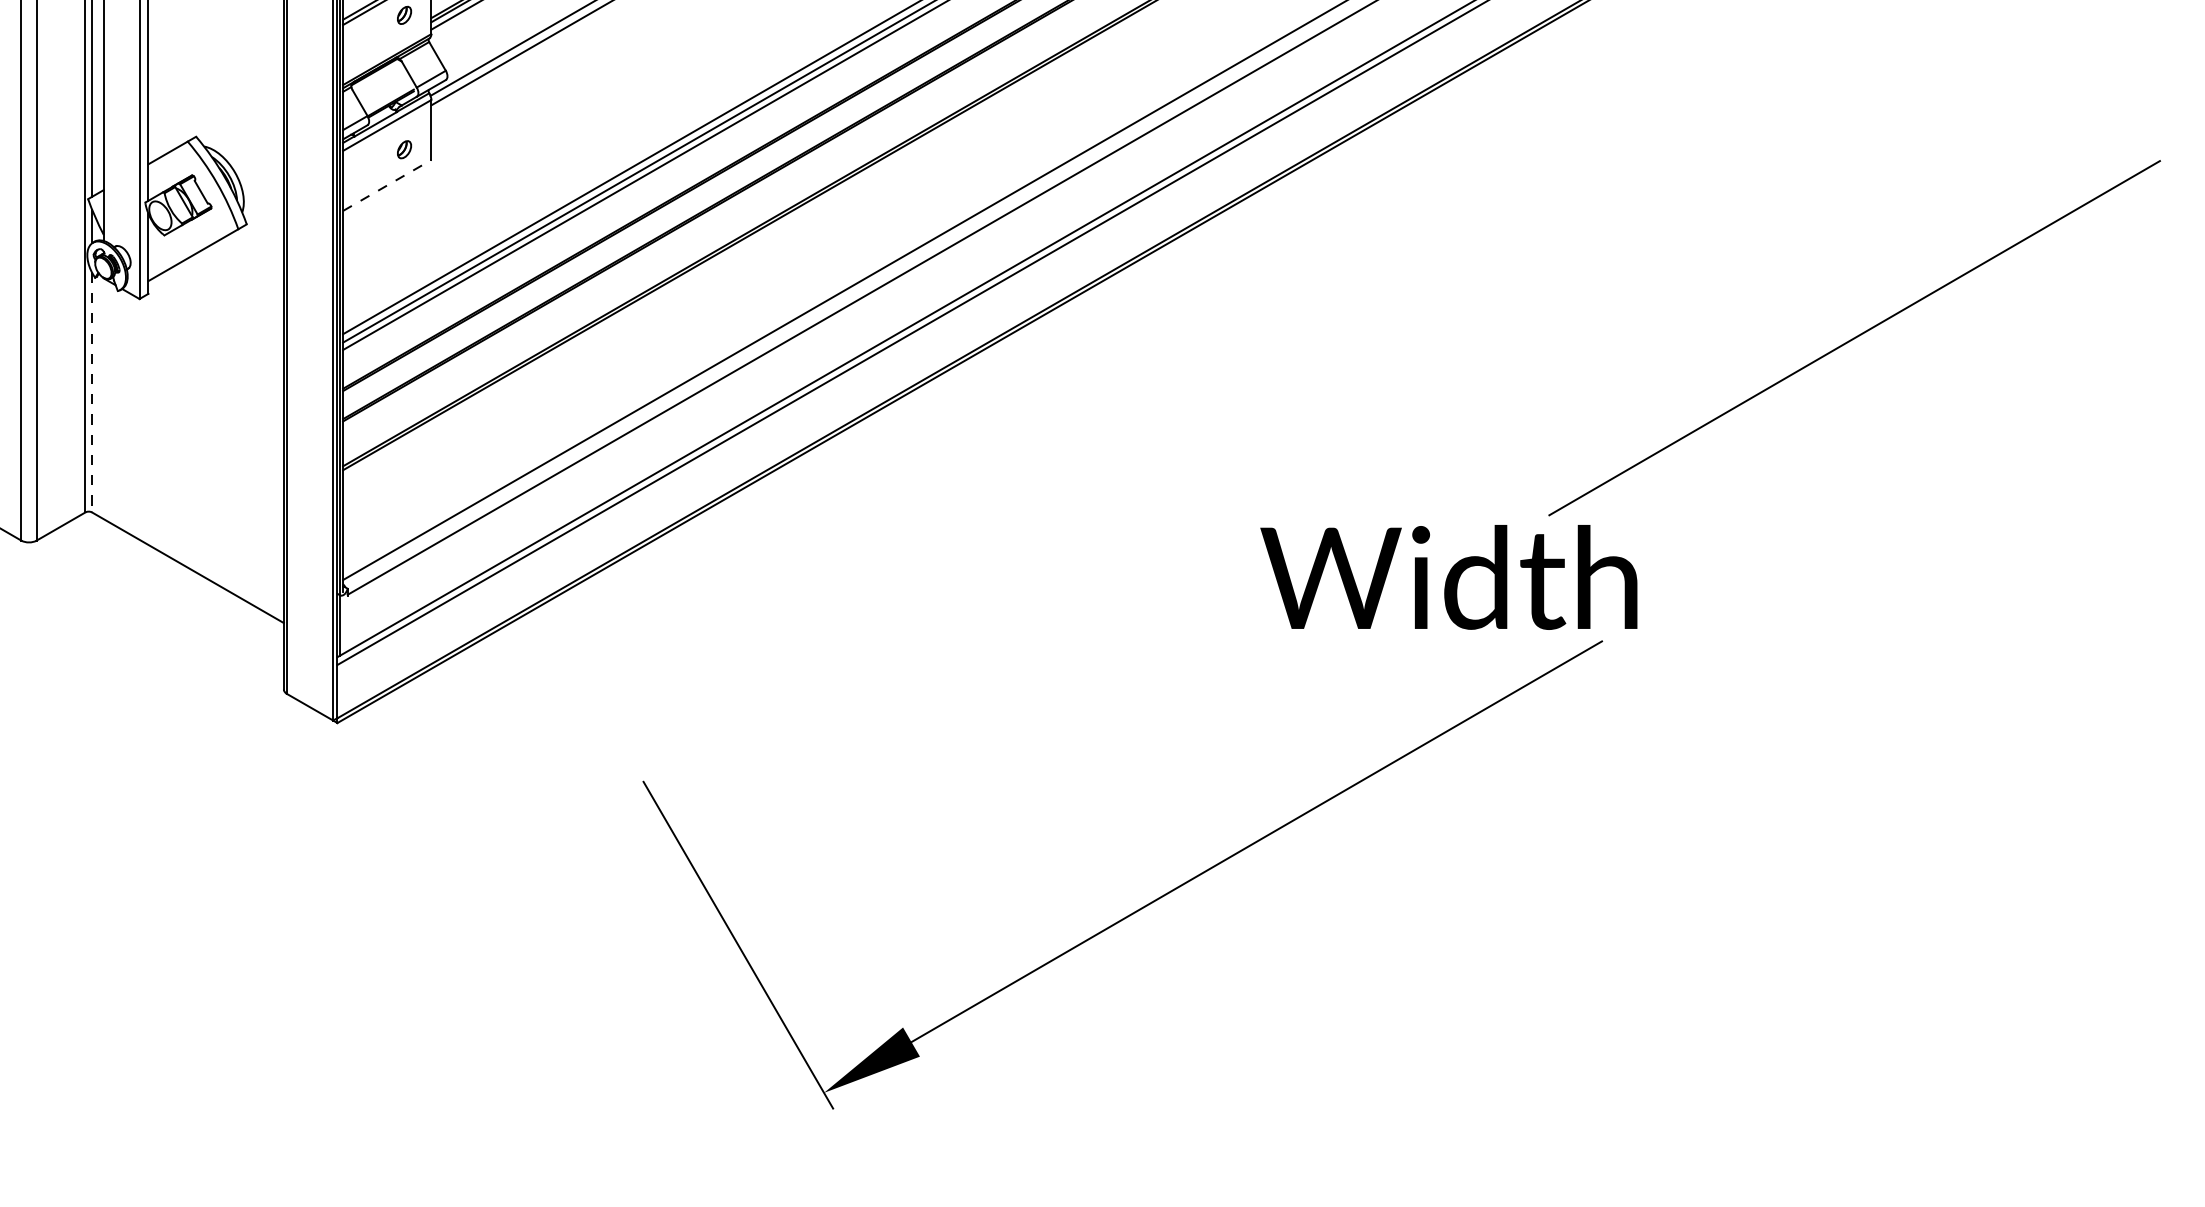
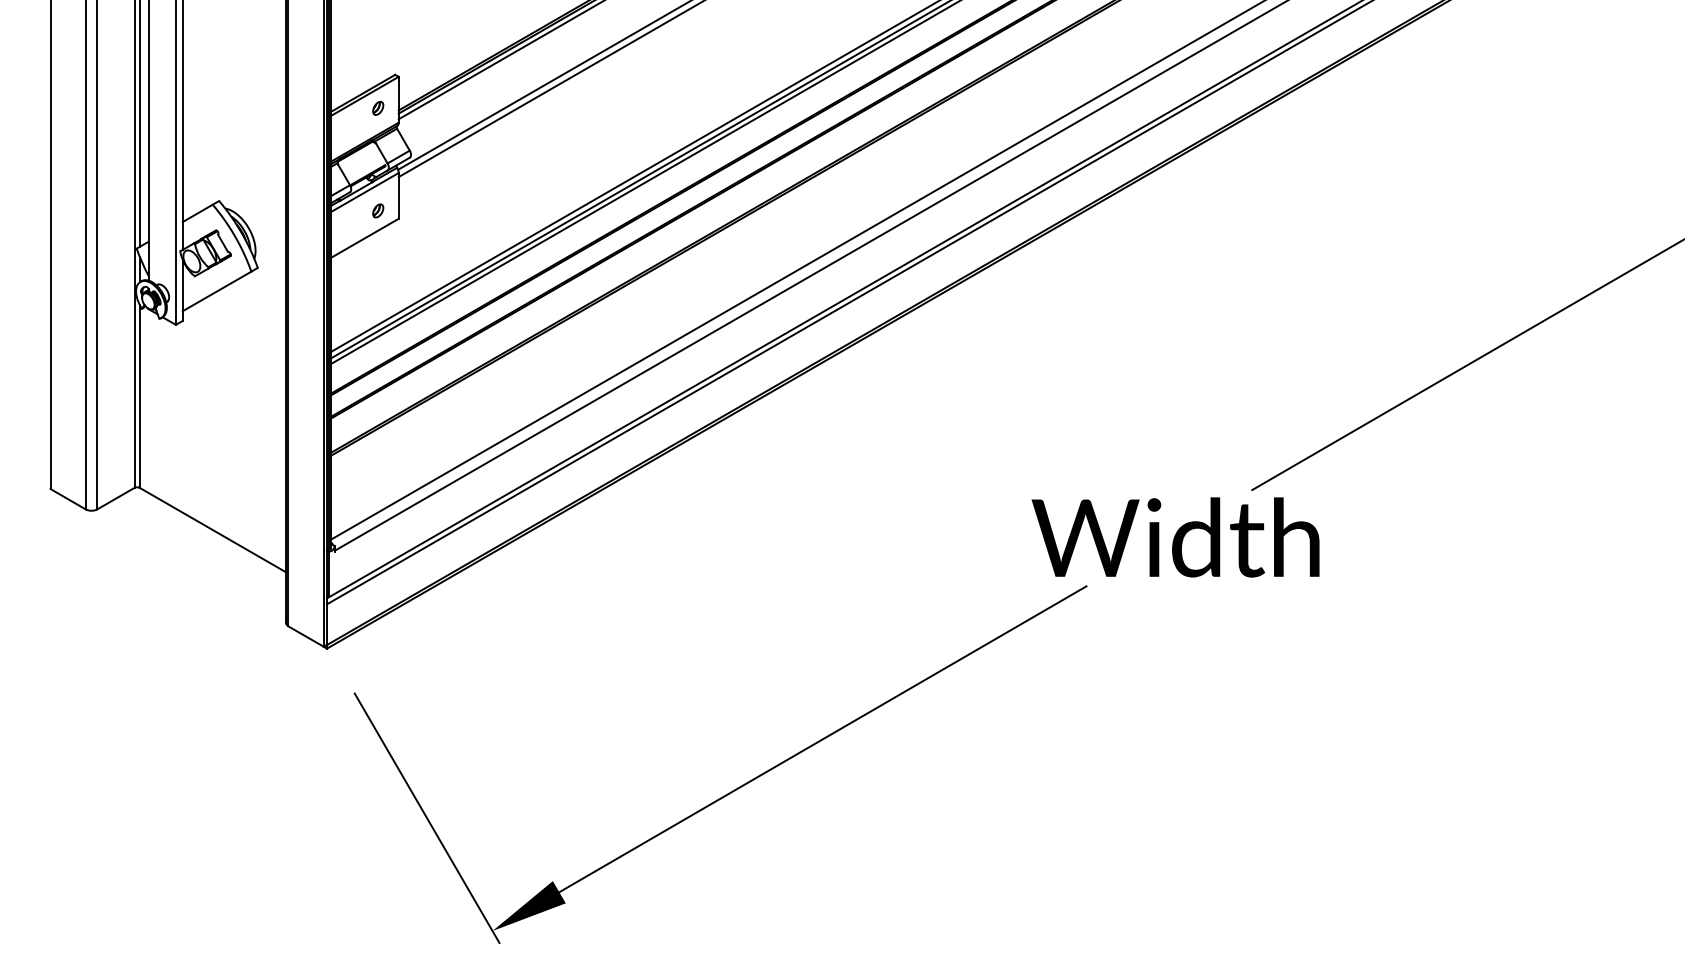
line: (387, 185) -> (365, 238), dashed -> solid
line: (91, 392) -> (139, 396), dashed -> solid
part: (1142, 906) -> (735, 788), moved

